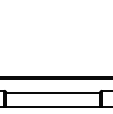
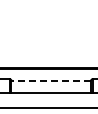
line: (53, 93) -> (51, 81), solid -> dashed

